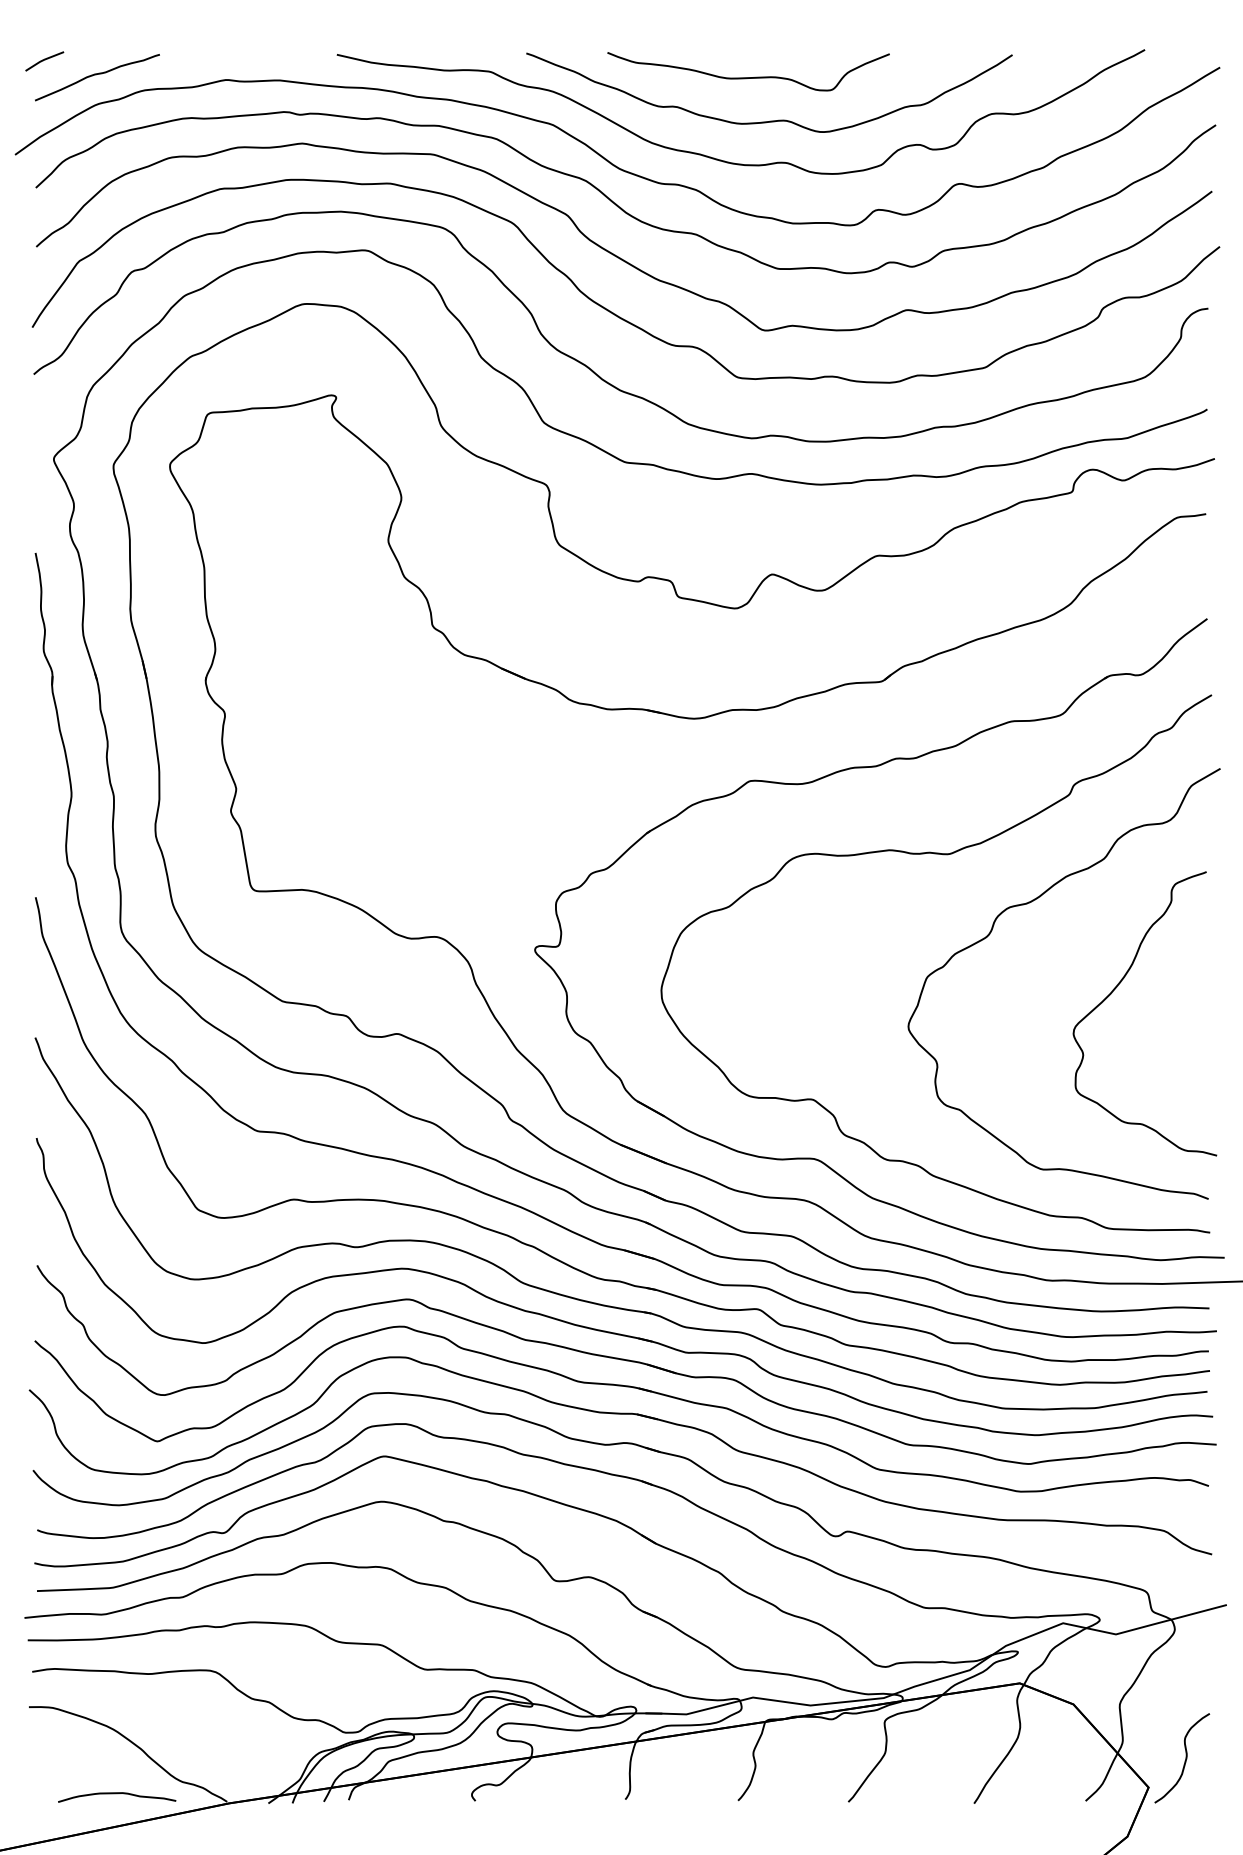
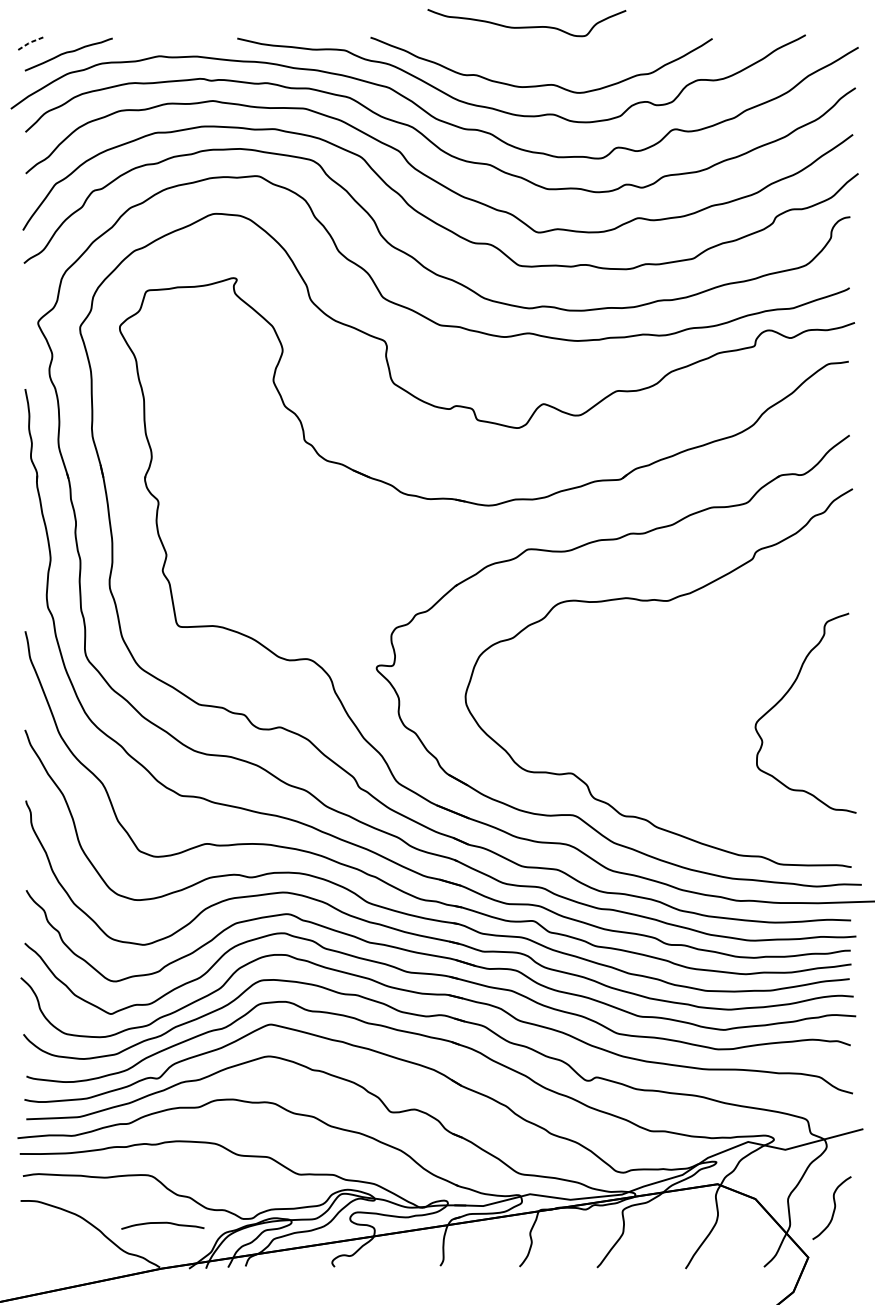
line: (44, 59) -> (31, 41), solid -> dashed
curve: (748, 77) -> (526, 27), moved
curve: (1027, 904) -> (723, 636), removed
curve: (1184, 1760) -> (833, 1209), moved
curve: (117, 1794) -> (163, 1223), moved

